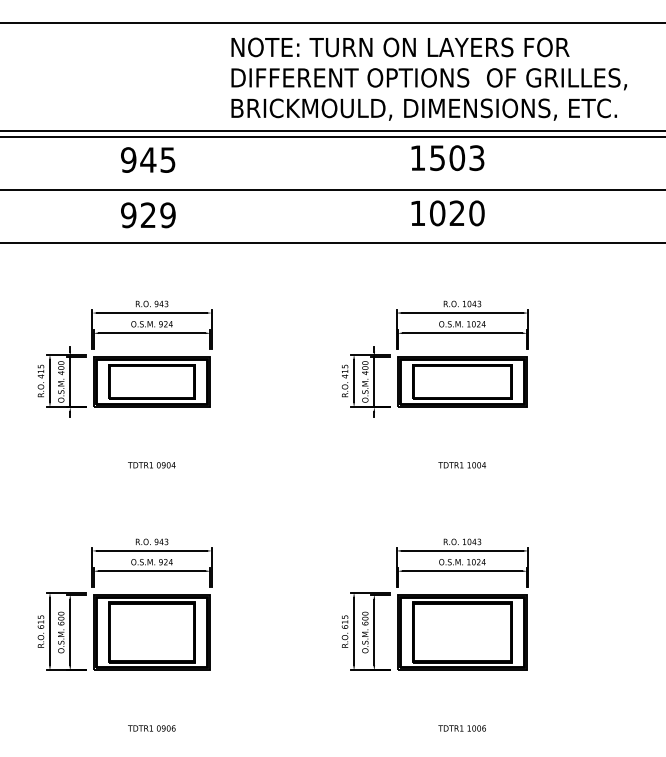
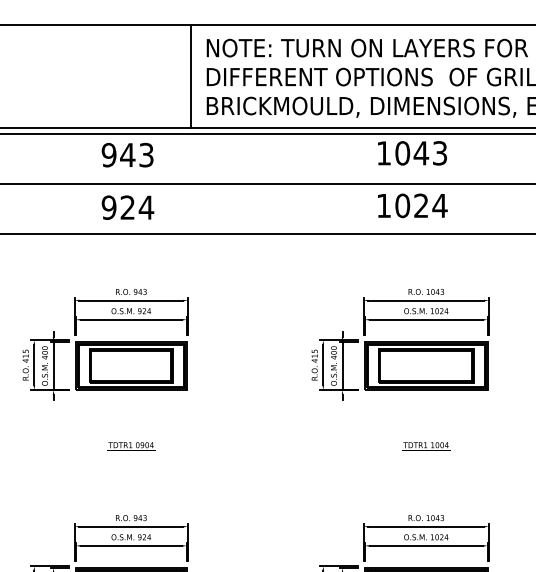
line: (214, 76) -> (190, 75), added
text: (447, 158) -> (412, 153), 1503 -> 1043
text: (168, 159) -> (146, 154), 945 -> 943
text: (476, 213) -> (439, 205), 1020 -> 1024
text: (167, 215) -> (146, 207), 929 -> 924

